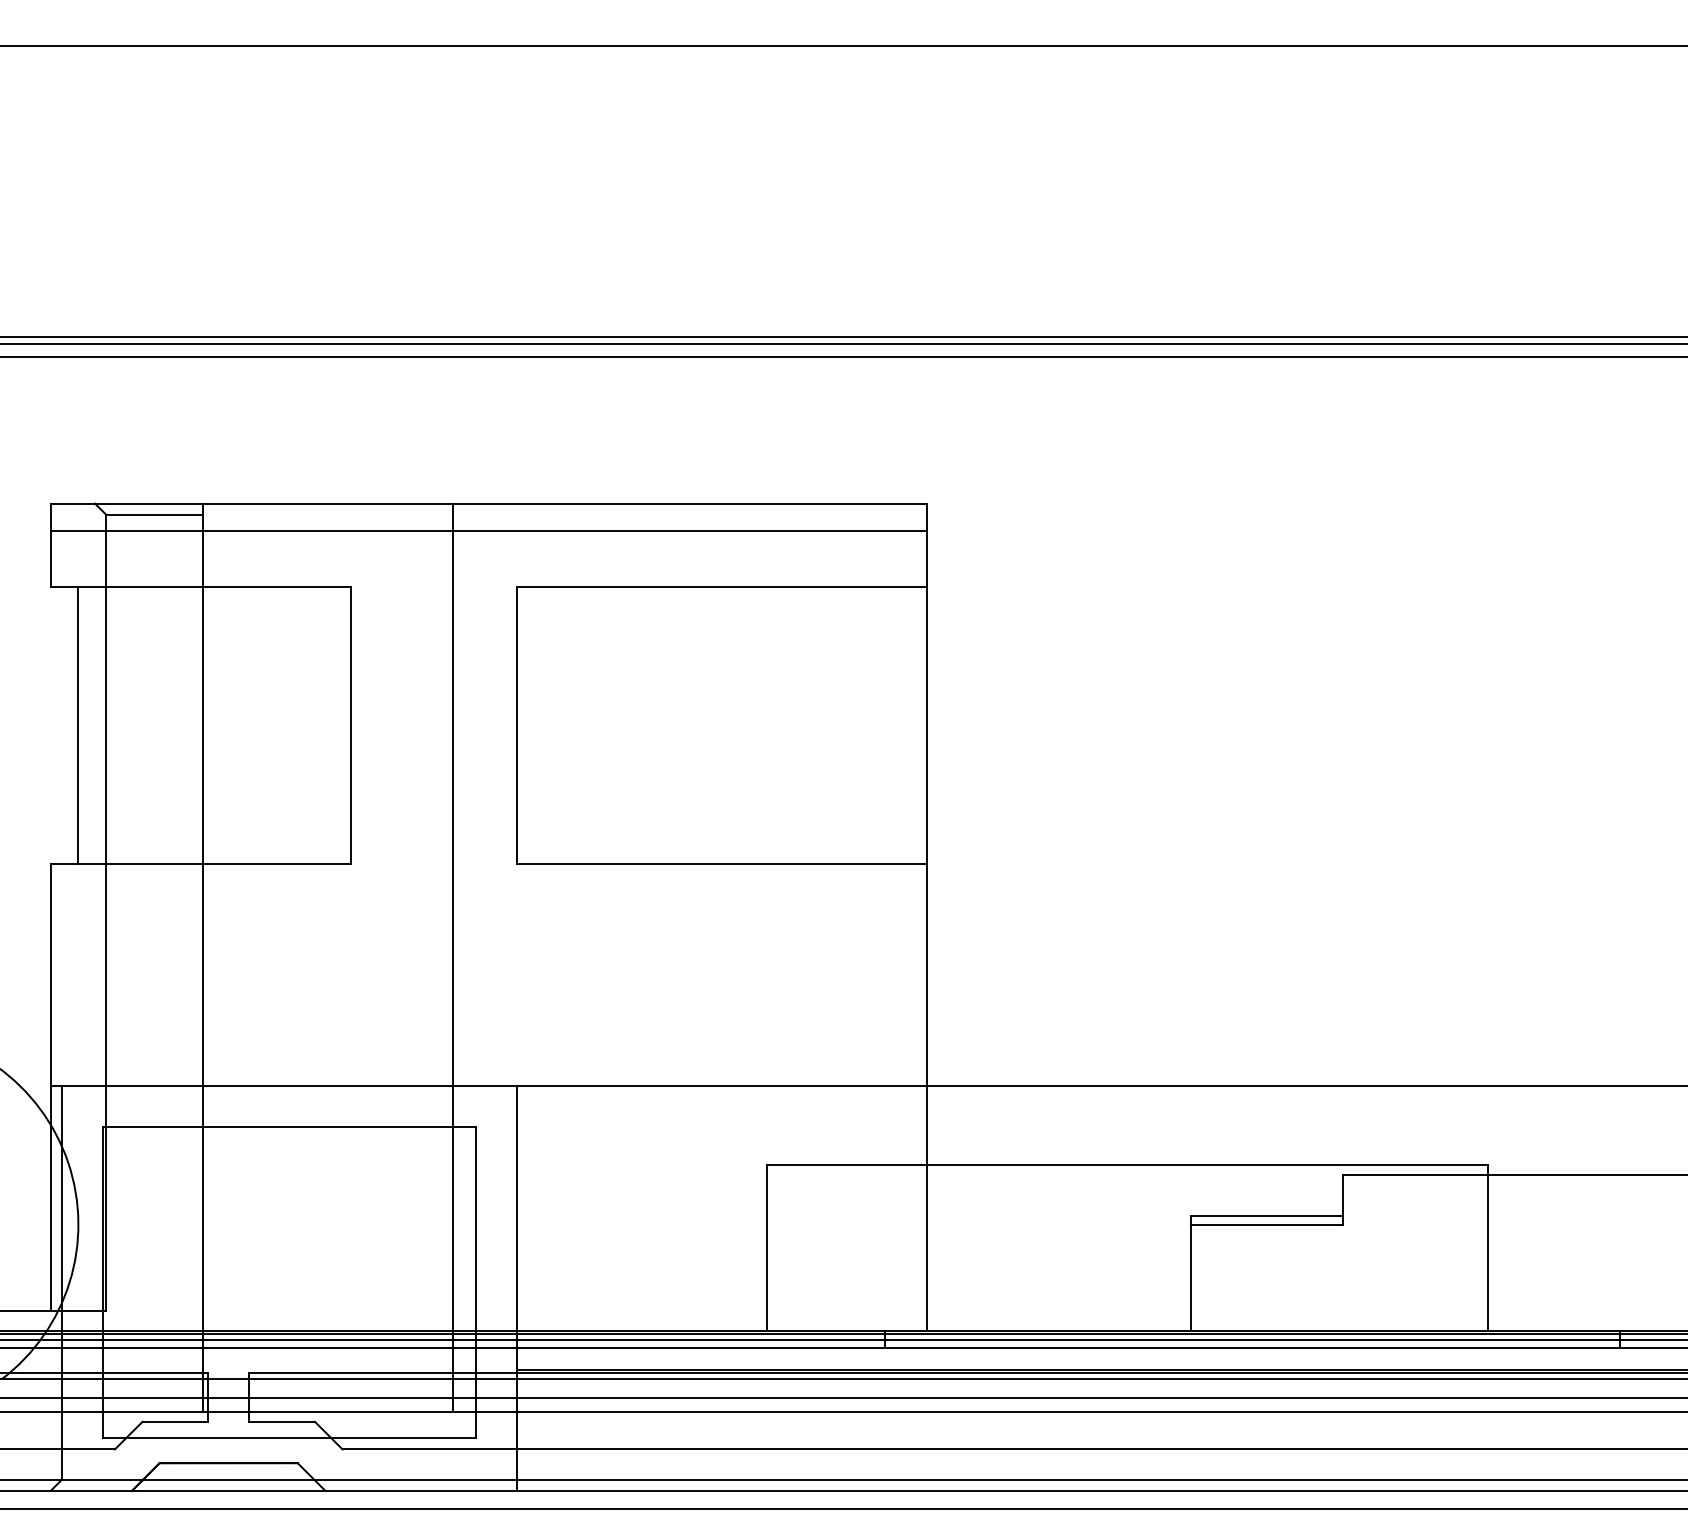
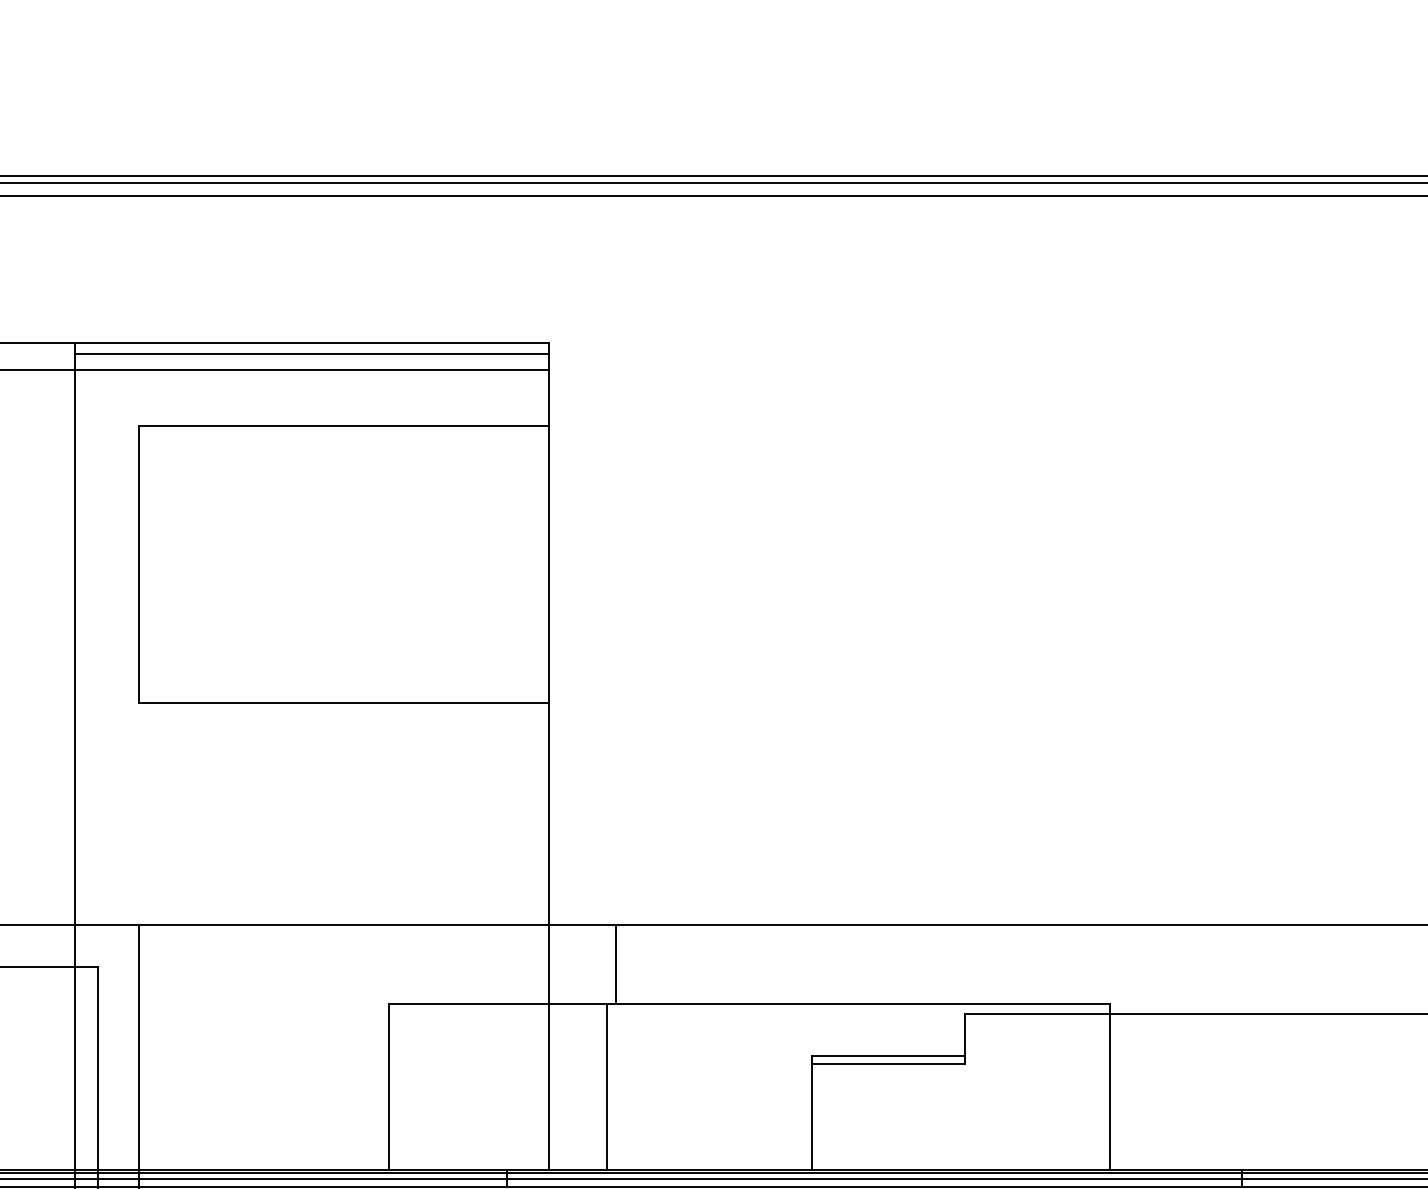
line: (689, 514) -> (311, 353), added
line: (993, 1125) -> (615, 964), added
line: (985, 1247) -> (607, 1086), added

